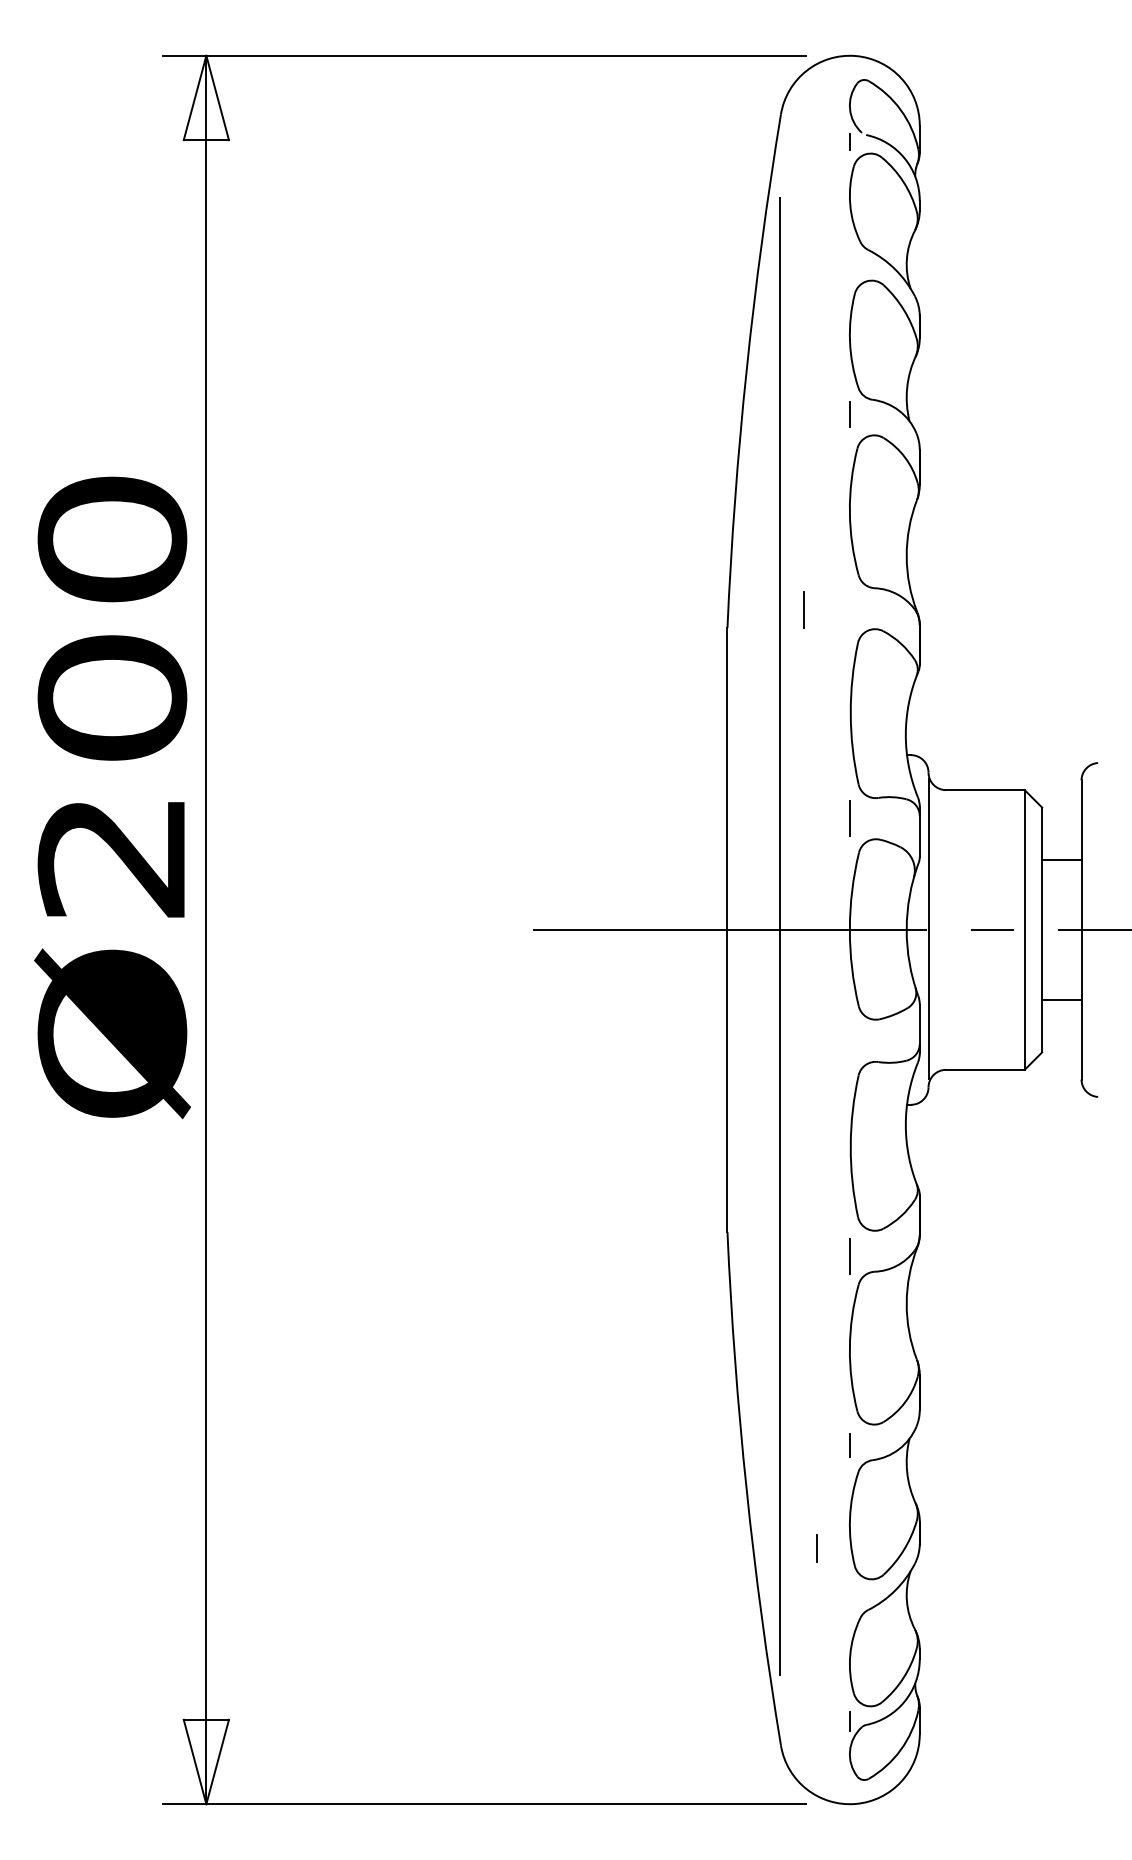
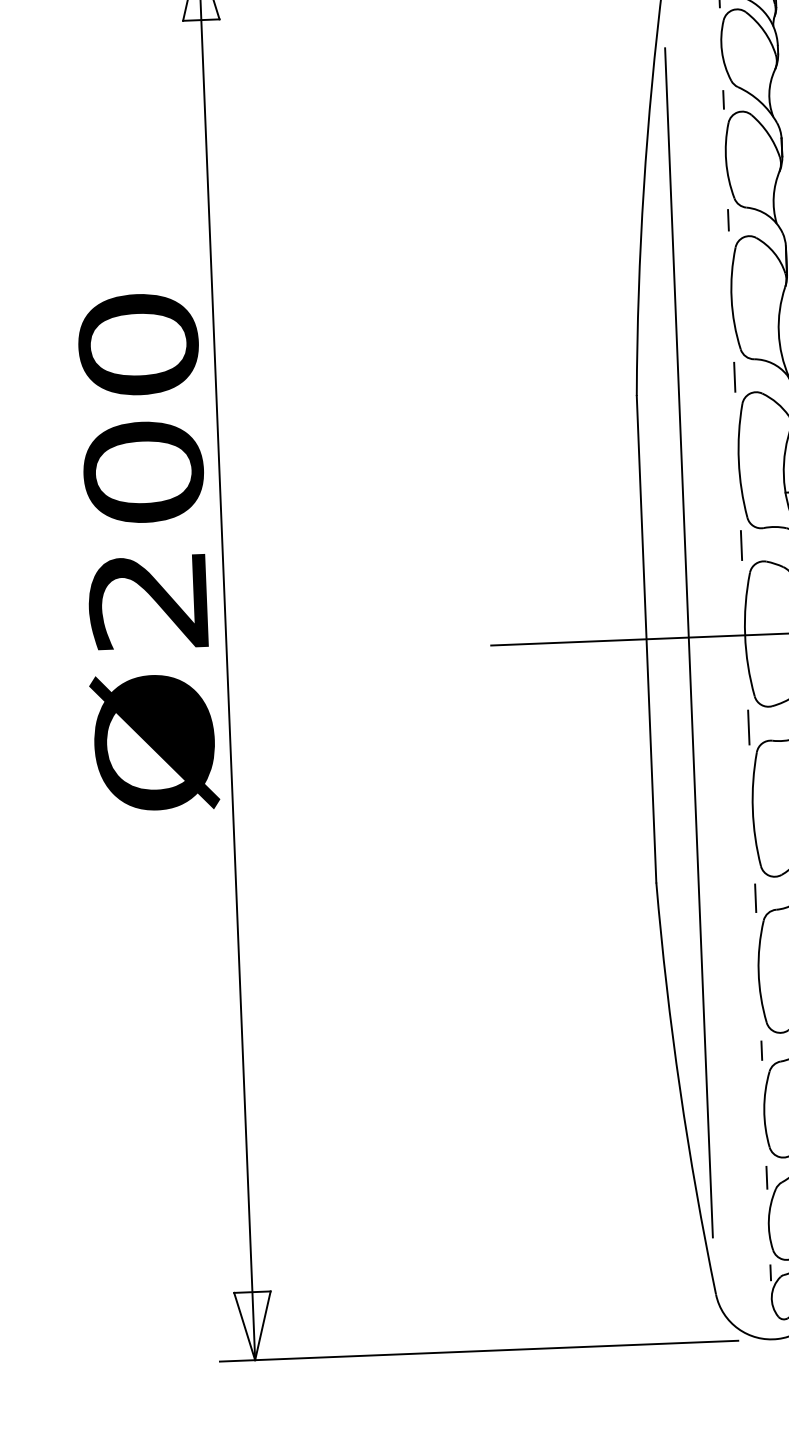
line: (849, 264) -> (723, 99), added
line: (803, 609) -> (734, 377), moved
line: (849, 1044) -> (748, 727), added
line: (816, 1548) -> (766, 1177), moved

